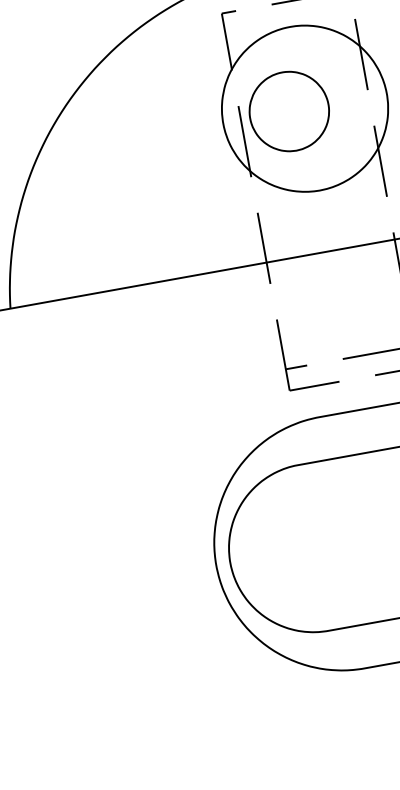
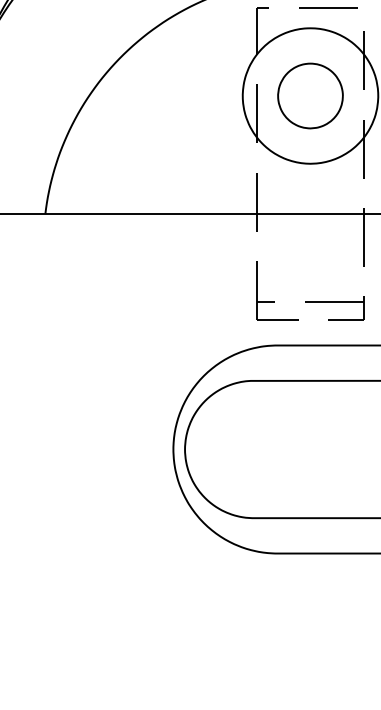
part: (289, 110) -> (310, 95), moved

